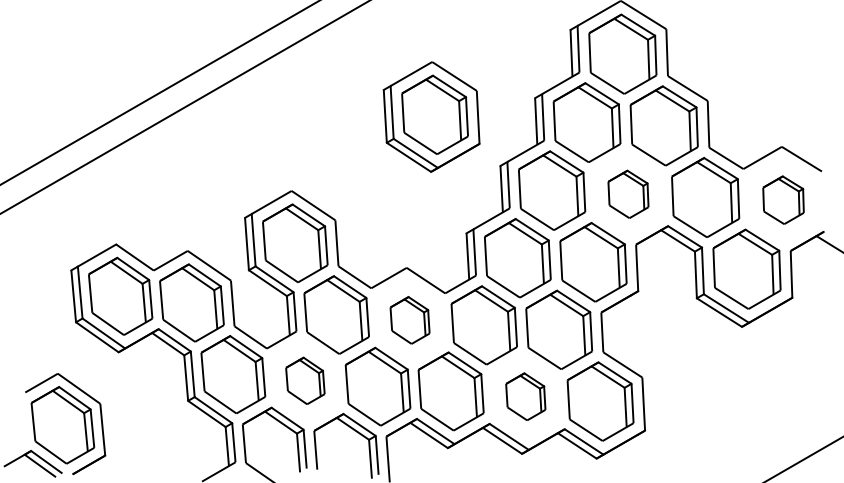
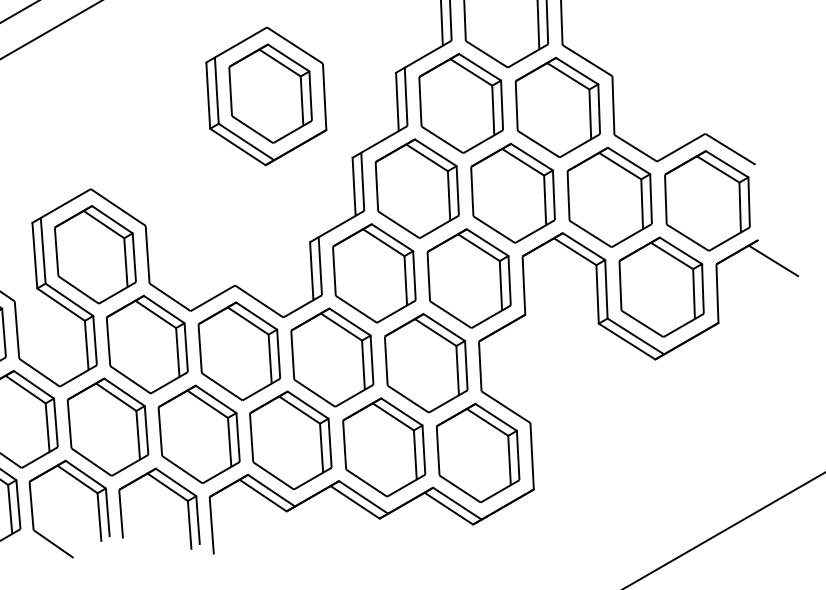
part: (628, 194) -> (513, 193), size x1.67
part: (783, 199) -> (707, 199), size x1.67
part: (409, 320) -> (238, 351), size x1.67
part: (305, 380) -> (108, 426), size x1.67
part: (525, 396) -> (383, 446), size x1.67

